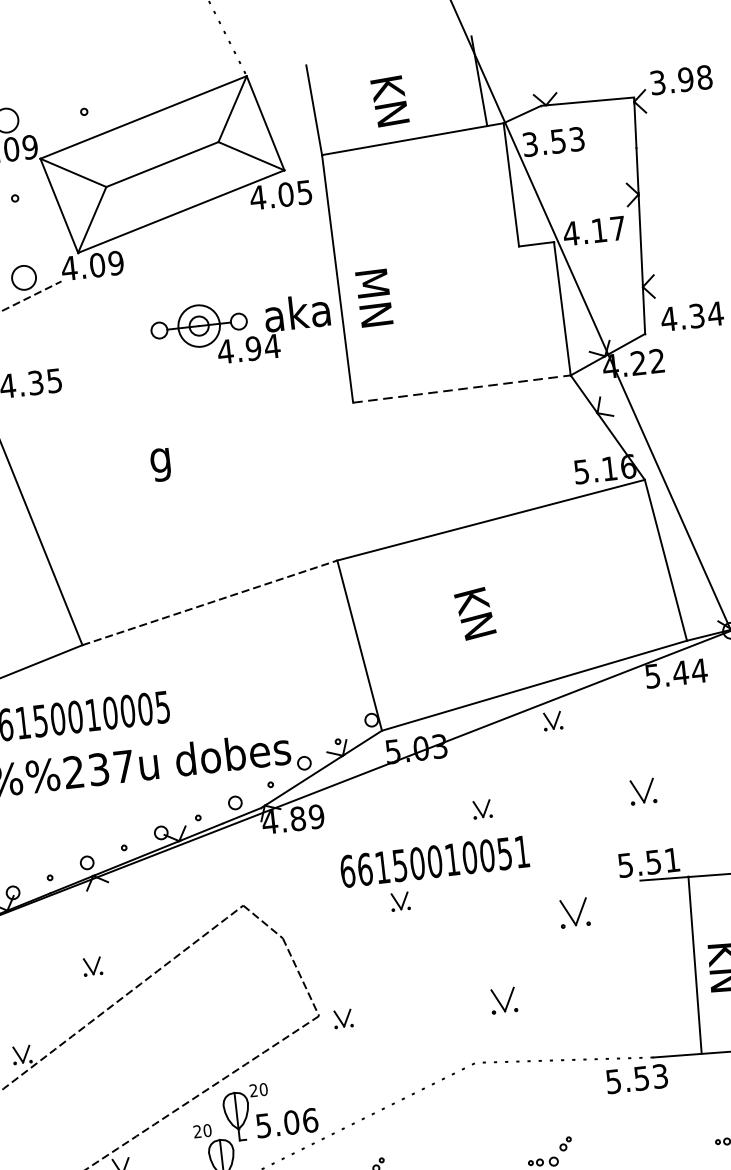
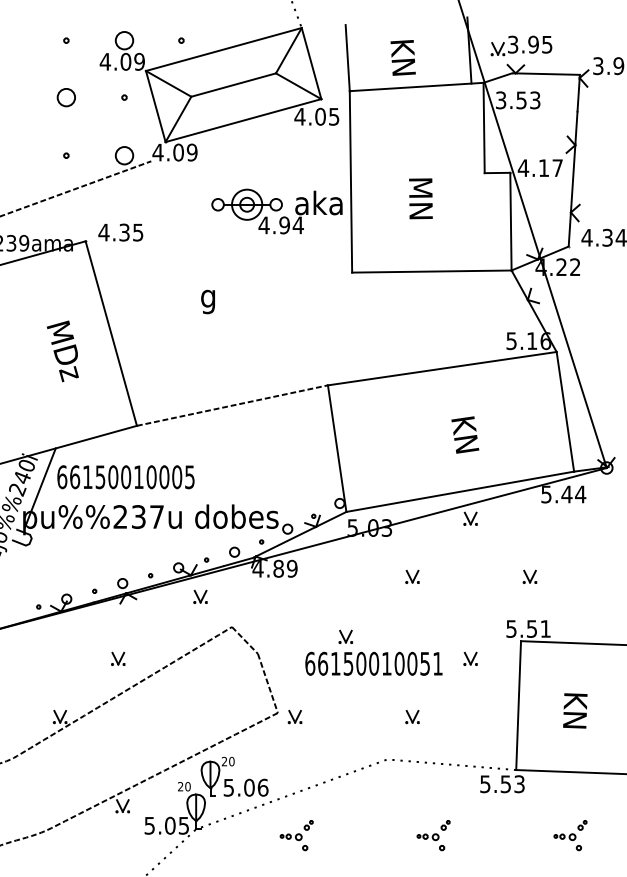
part: (549, 66) -> (521, 45), added
text: (373, 297) -> (420, 198), moved
line: (461, 389) -> (431, 271), dashed -> solid
text: (475, 613) -> (465, 434), moved
part: (642, 790) -> (529, 576), size x0.71
text: (434, 861) -> (373, 663), moved
part: (195, 868) -> (200, 596), added
part: (574, 912) -> (470, 658), size x0.62
line: (694, 964) -> (518, 705), moved
part: (503, 1001) -> (412, 717), size x0.71

